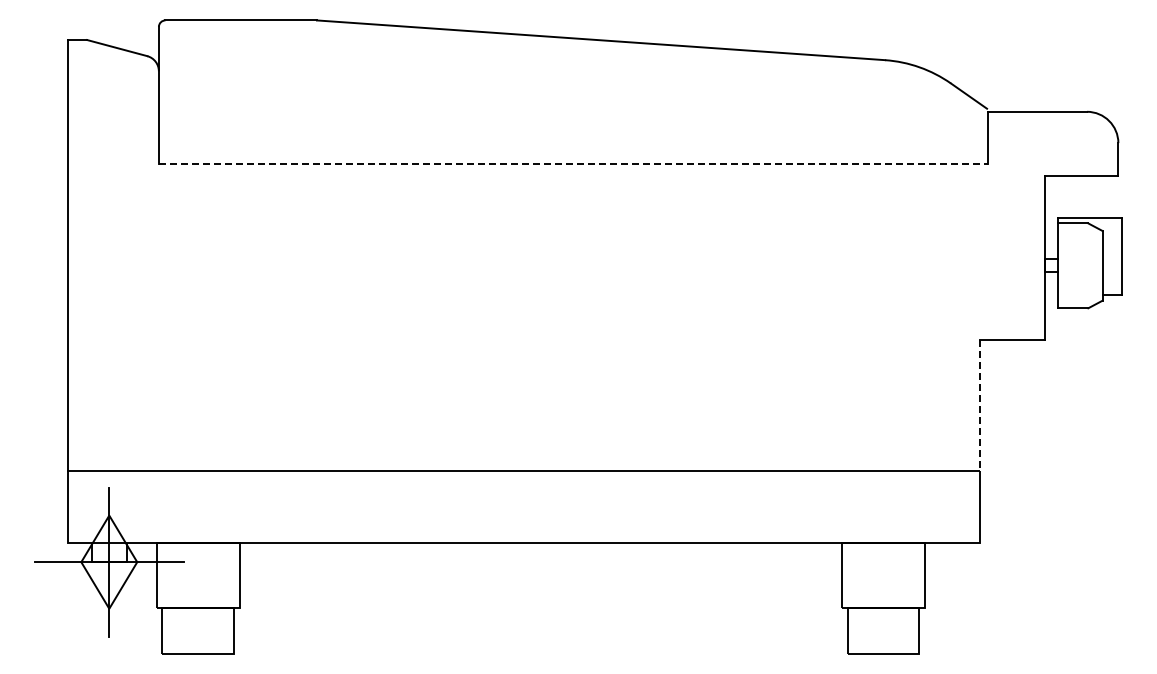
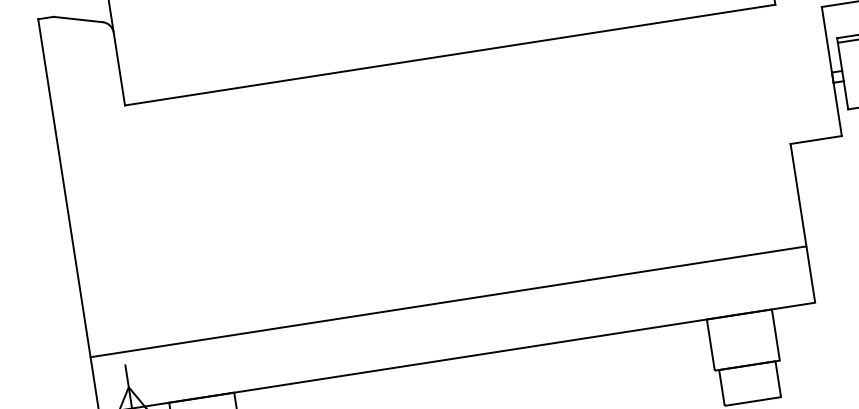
line: (573, 164) -> (450, 55), dashed -> solid
line: (980, 406) -> (799, 195), dashed -> solid

